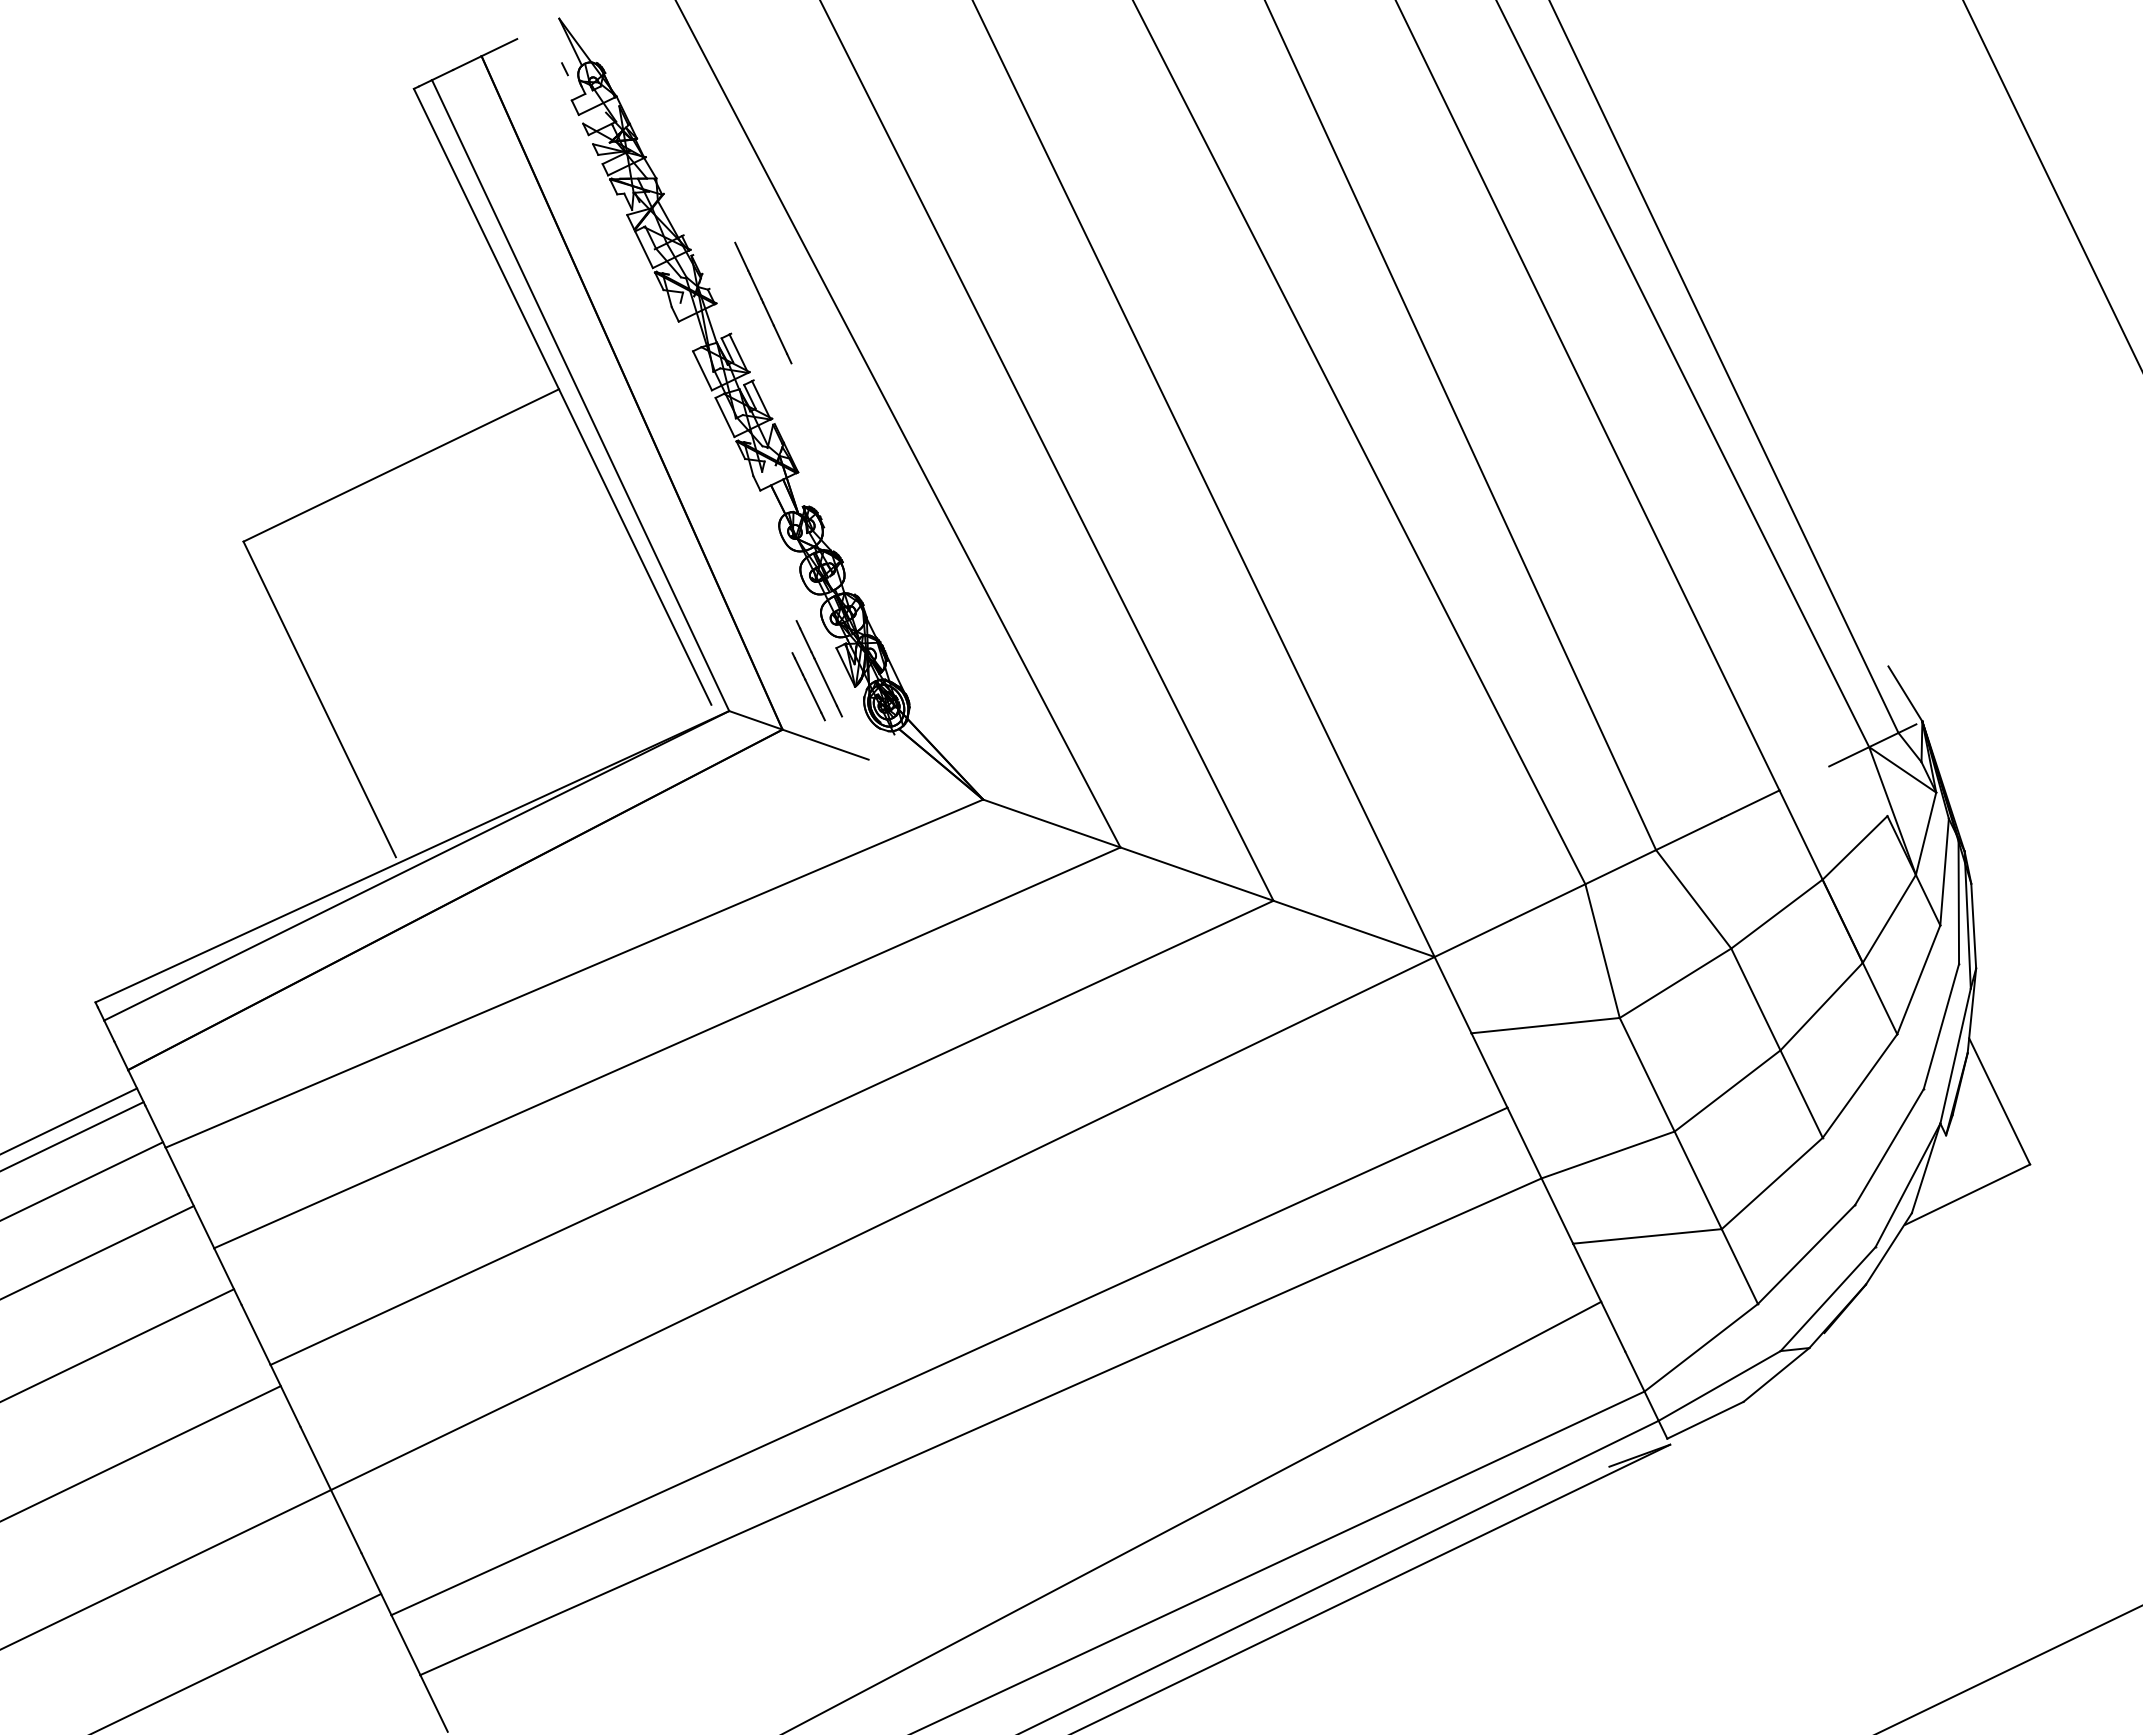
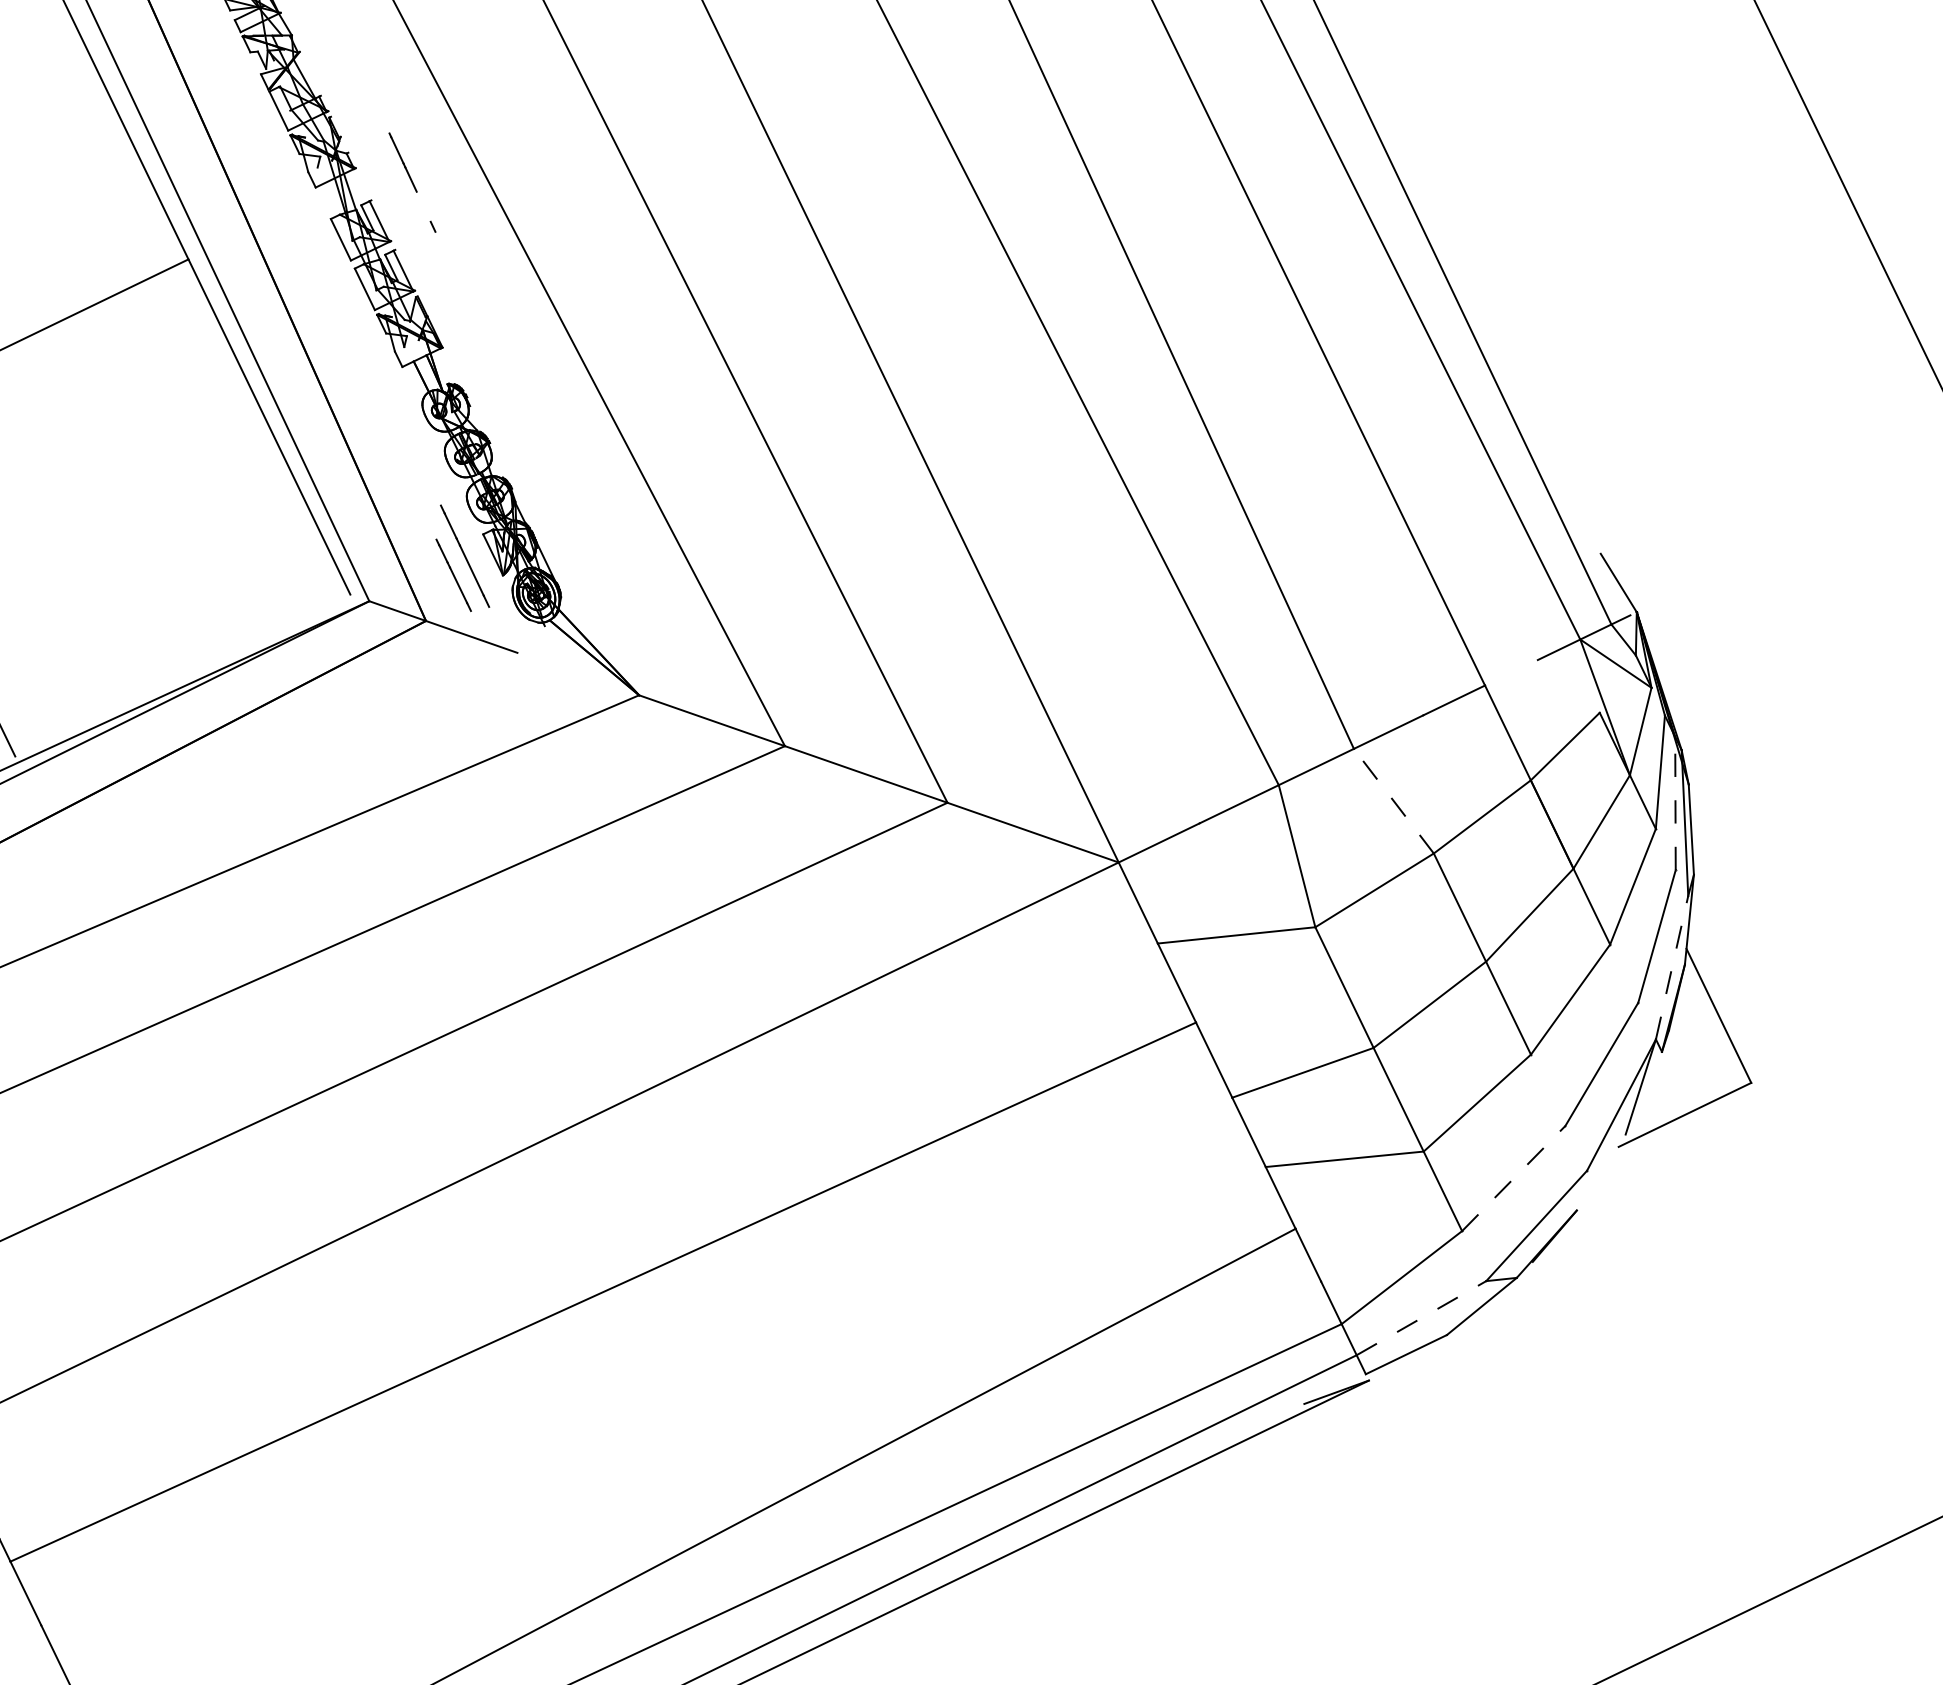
line: (741, 256) -> (382, 118), removed
line: (780, 339) -> (423, 206), removed
line: (1693, 899) -> (1393, 801), solid -> dashed
line: (1958, 901) -> (1675, 803), solid -> dashed
line: (1955, 1055) -> (1671, 967), solid -> dashed
line: (1888, 1248) -> (1600, 1172), removed
line: (1806, 1254) -> (1513, 1178), solid -> dashed
line: (1720, 1385) -> (1422, 1317), solid -> dashed
line: (980, 1426) -> (636, 1361), removed

